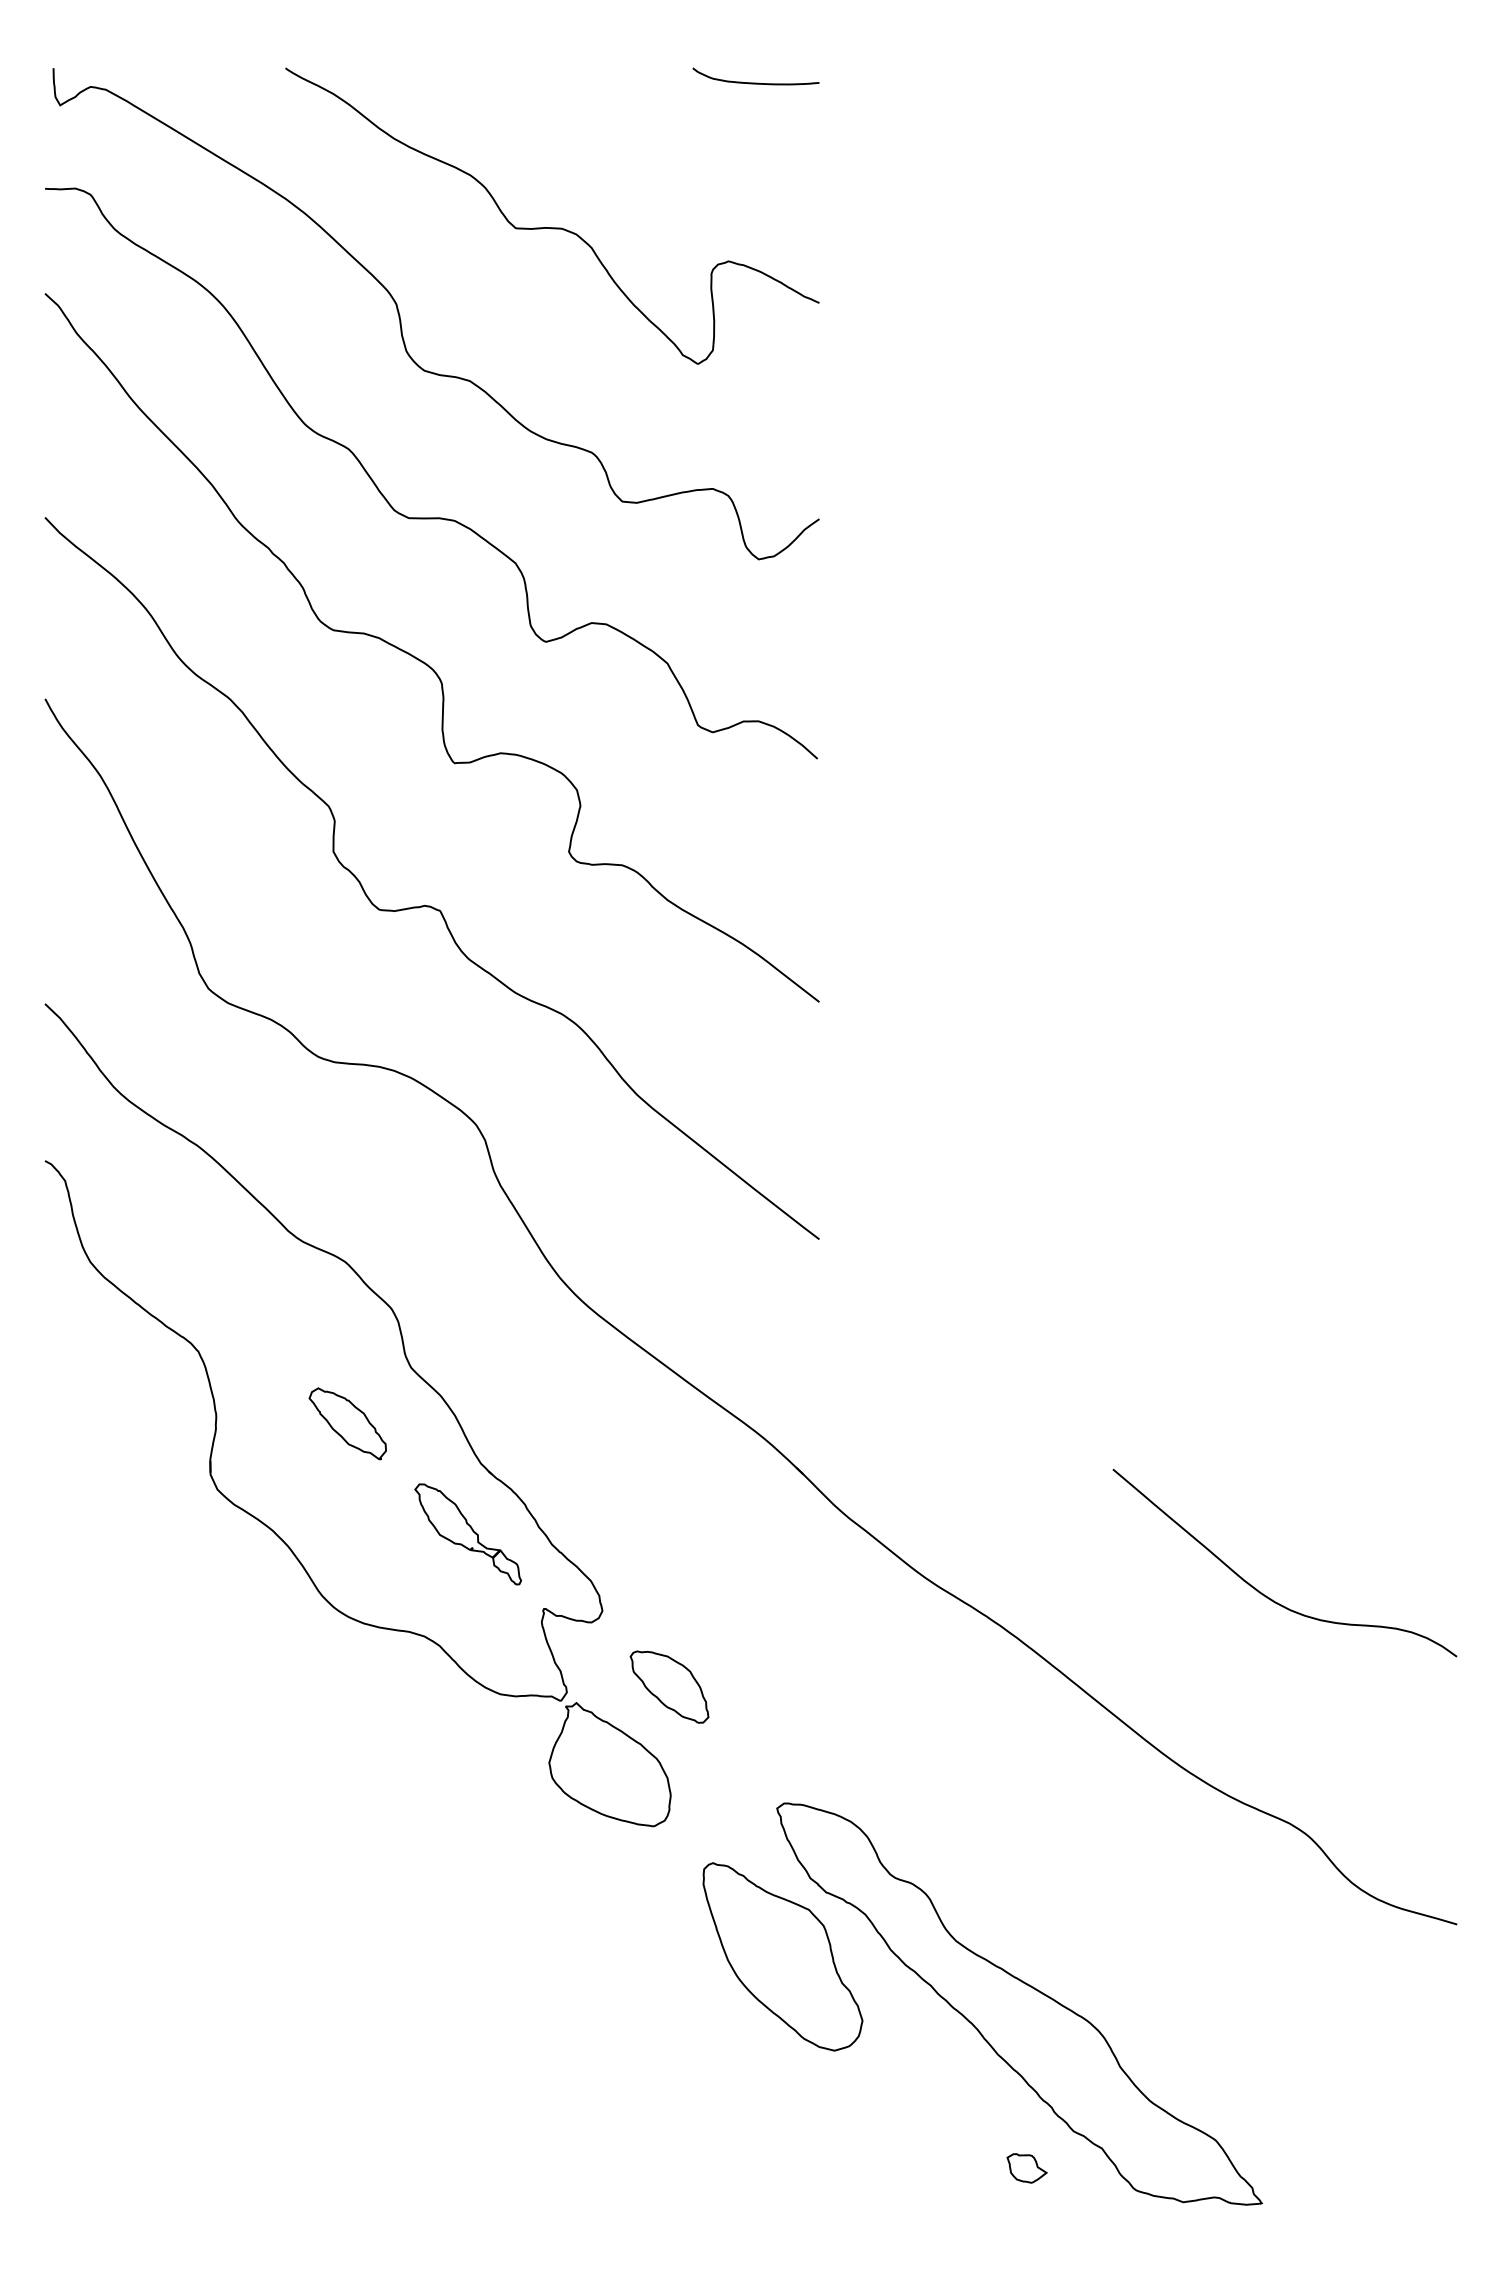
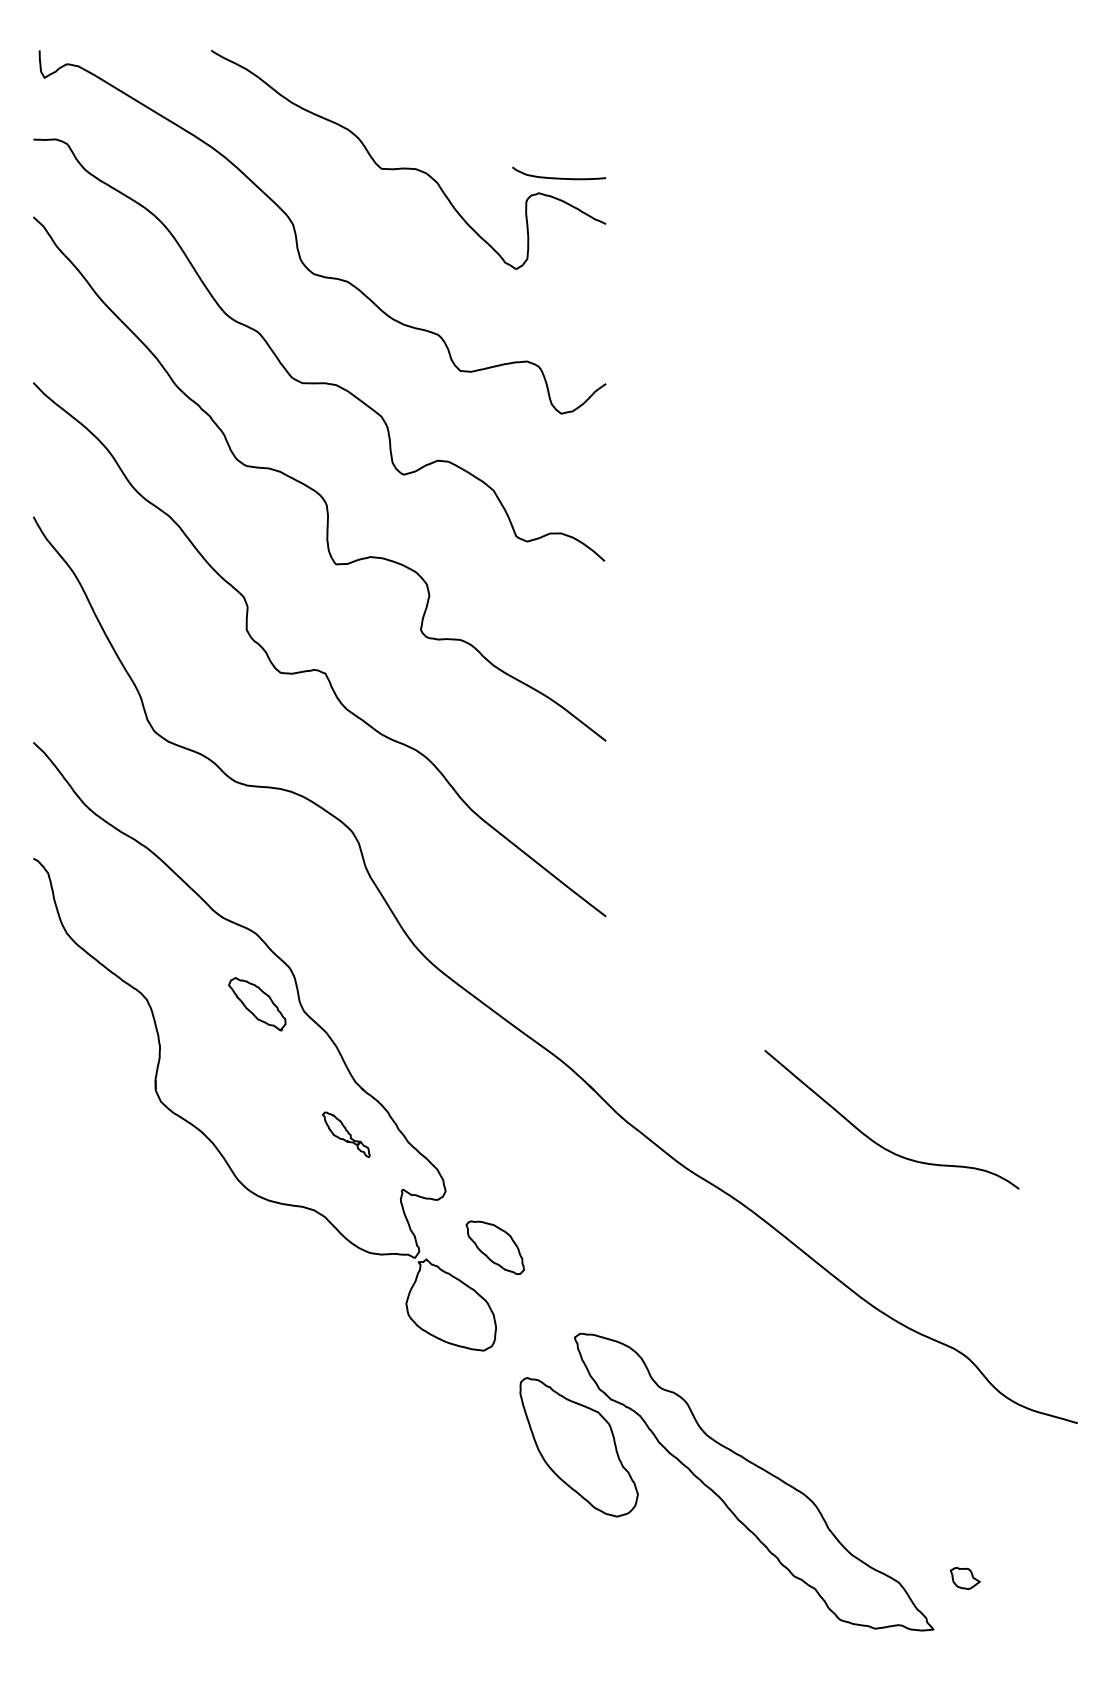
curve: (755, 82) -> (558, 177), moved
part: (347, 1423) -> (257, 1003), moved
part: (468, 1534) -> (346, 1134), size x0.6
curve: (1263, 1593) -> (876, 1142), moved
part: (1026, 2168) -> (964, 1578), moved

